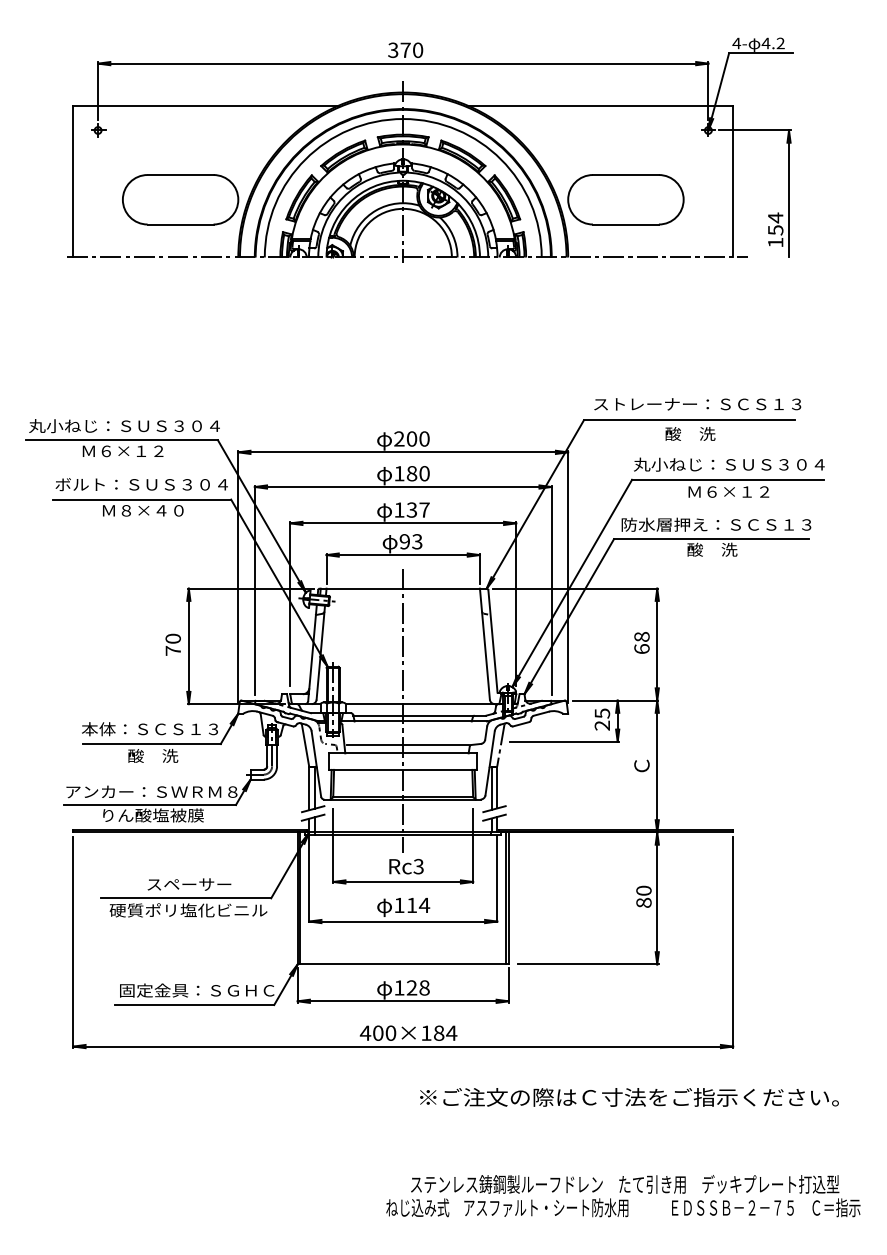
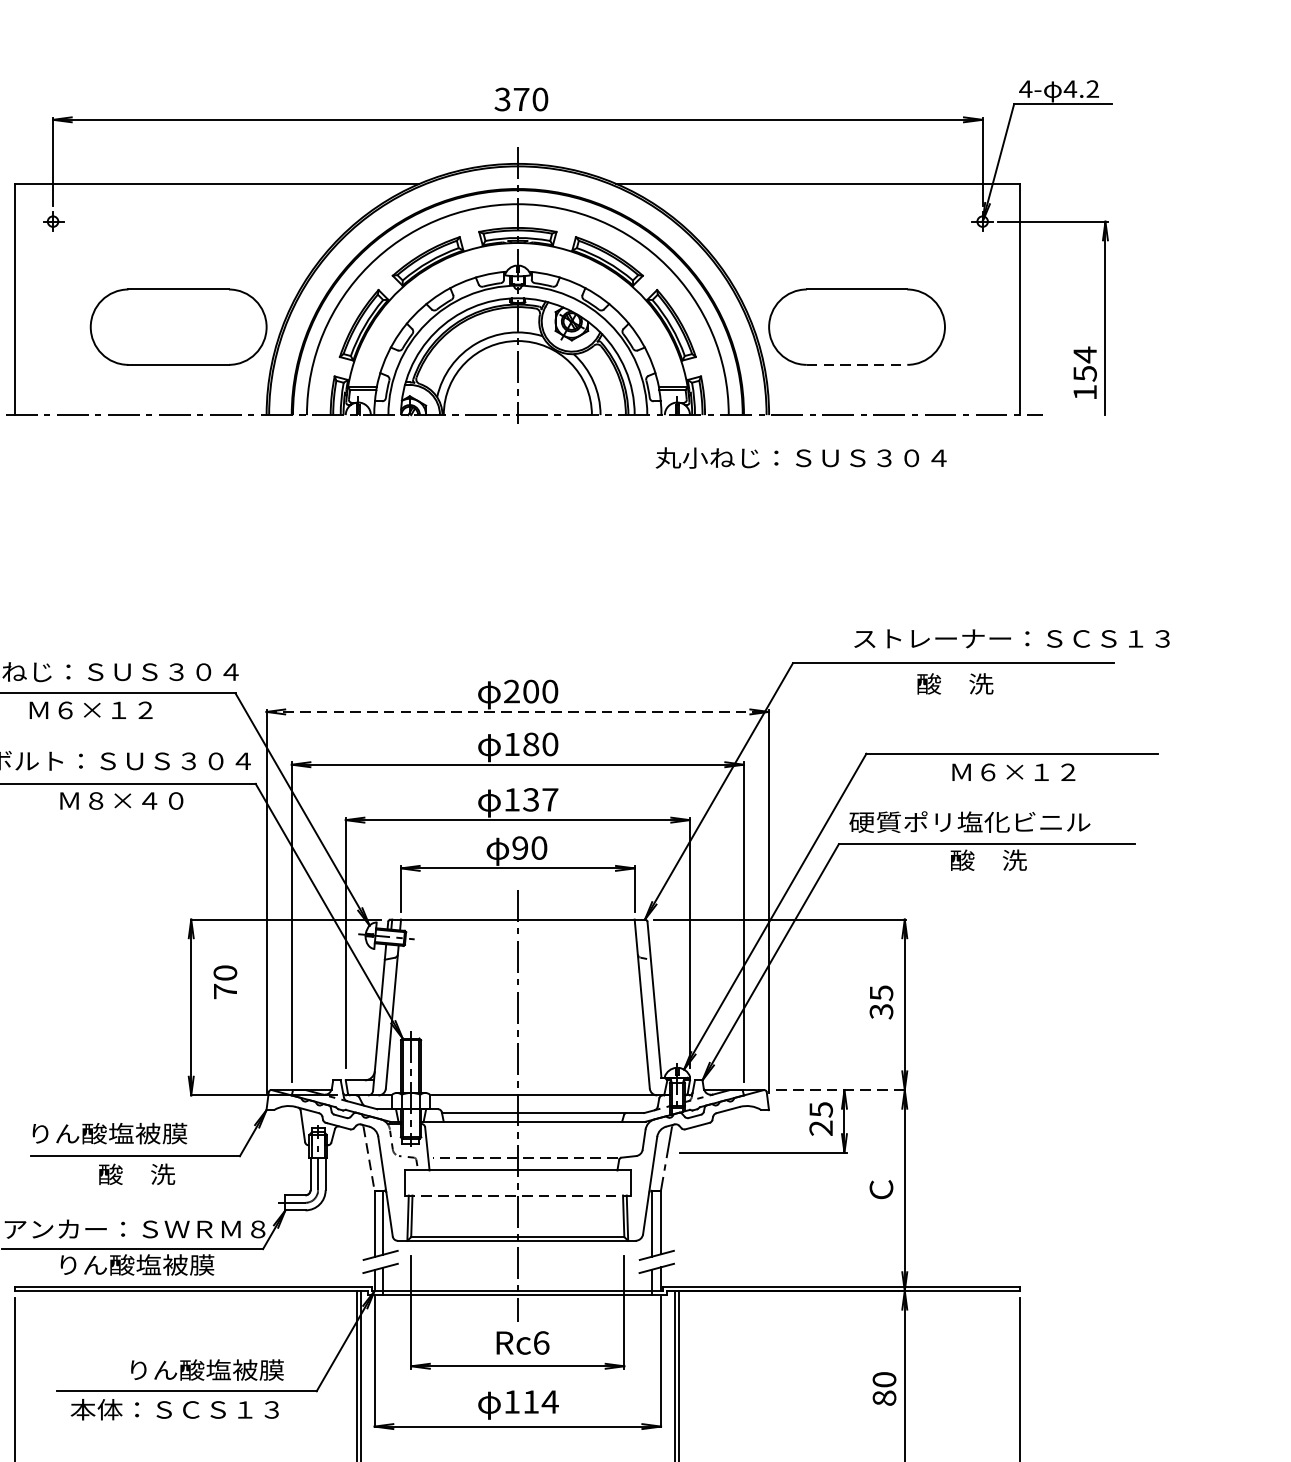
line: (625, 224) -> (856, 364), solid -> dashed
text: (697, 404) -> (1011, 639), moved
line: (403, 452) -> (518, 712), solid -> dashed
text: (729, 464) -> (801, 457), moved
text: (716, 524) -> (994, 821), 防水層押え：ＳＣＳ１３ -> 硬質ポリ塩化ビニル
text: (417, 541) -> (539, 847), 93 -> 90
text: (641, 643) -> (880, 1003), 68 -> 35
text: (172, 644) -> (224, 981), moved
line: (615, 700) -> (841, 1089), solid -> dashed
text: (149, 729) -> (131, 1134), 本体：ＳＣＳ１３ -> りん酸塩被膜
line: (408, 745) -> (525, 1158), solid -> dashed
line: (305, 746) -> (368, 1159), solid -> dashed
line: (403, 769) -> (518, 1194), solid -> dashed
text: (418, 866) -> (541, 1342), Rc3 -> Rc6
text: (198, 884) -> (205, 1370), スペーサー -> りん酸塩被膜
text: (188, 910) -> (190, 1409), 硬質ポリ塩化ビニル -> 本体：ＳＣＳ１３

